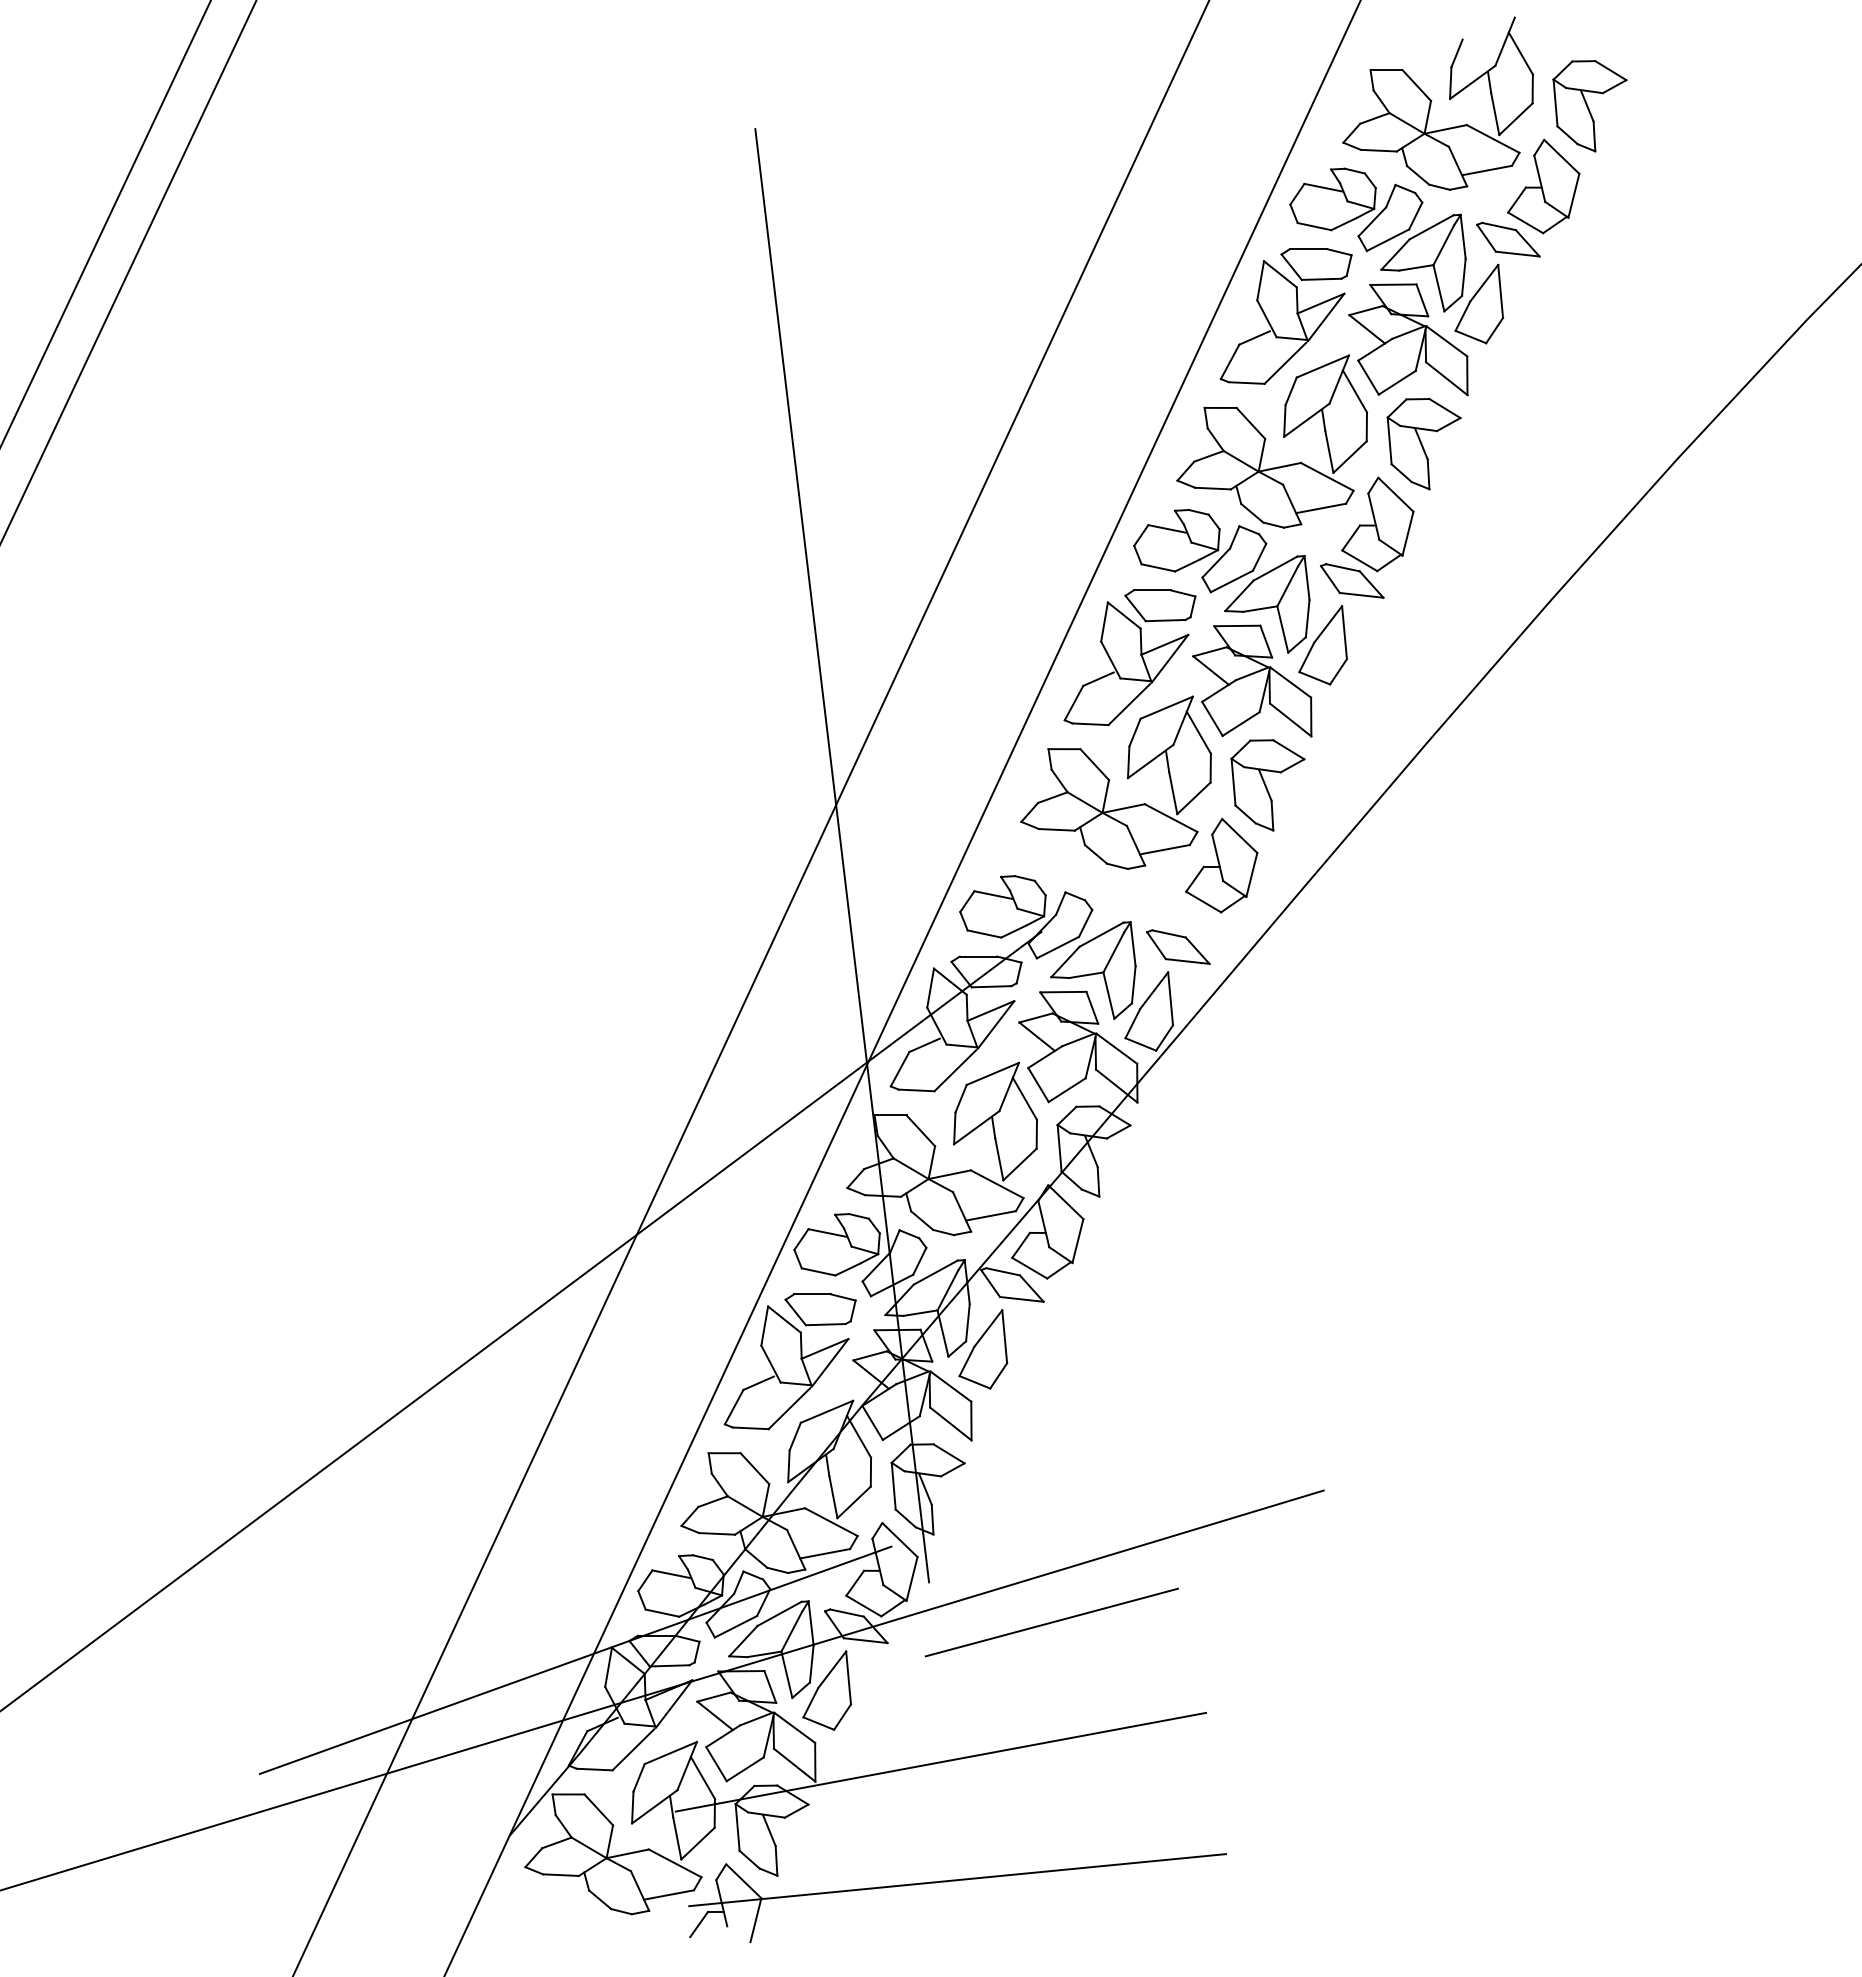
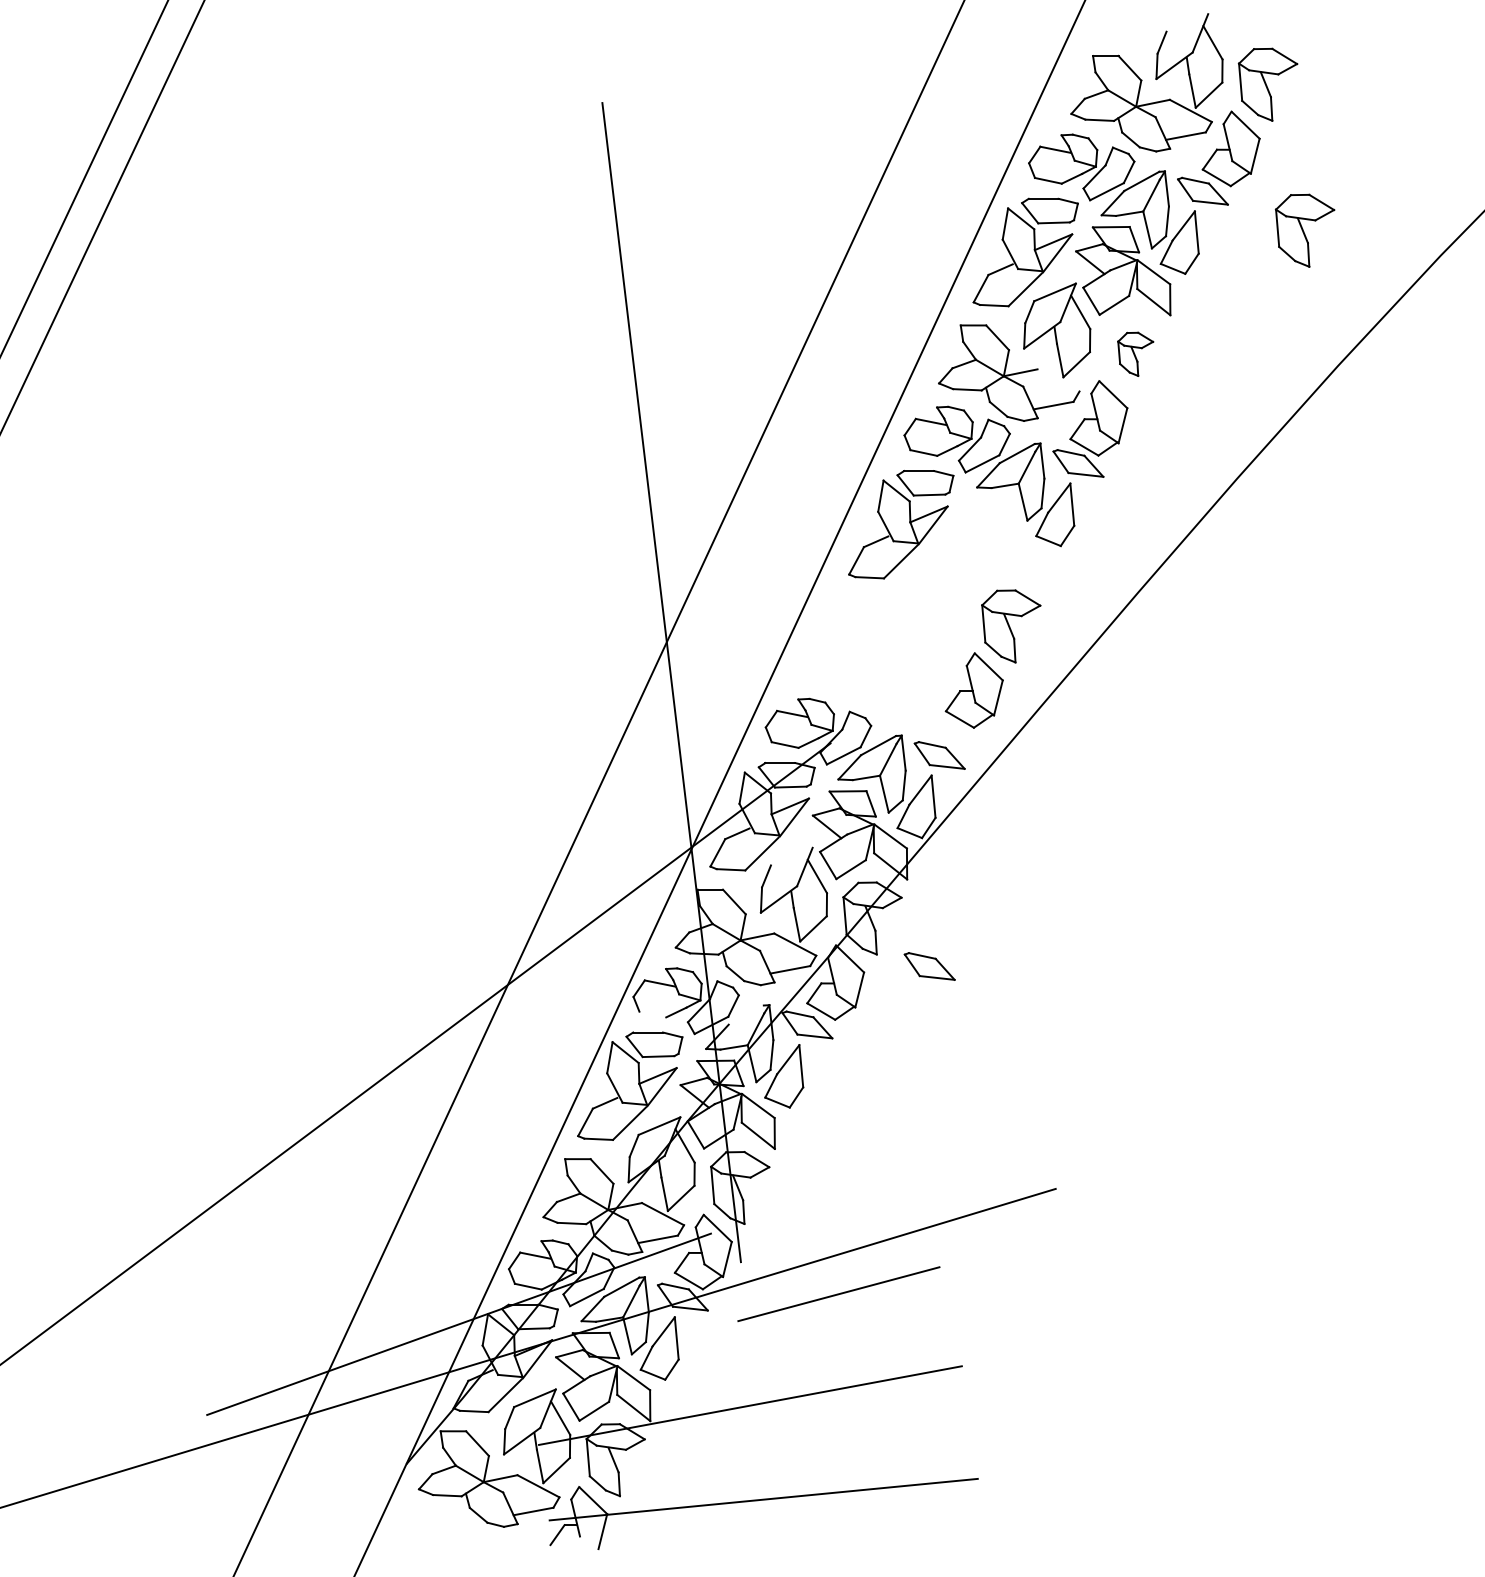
part: (1635, 288) -> (1304, 230), added
part: (1423, 444) -> (1135, 354), size x0.6
line: (1327, 476) -> (1058, 380), removed
part: (1165, 747) -> (929, 596), removed
line: (992, 1073) -> (791, 856), removed
part: (1165, 1211) -> (929, 966), added
line: (818, 1271) -> (652, 1014), removed
line: (934, 1271) -> (745, 1014), removed

